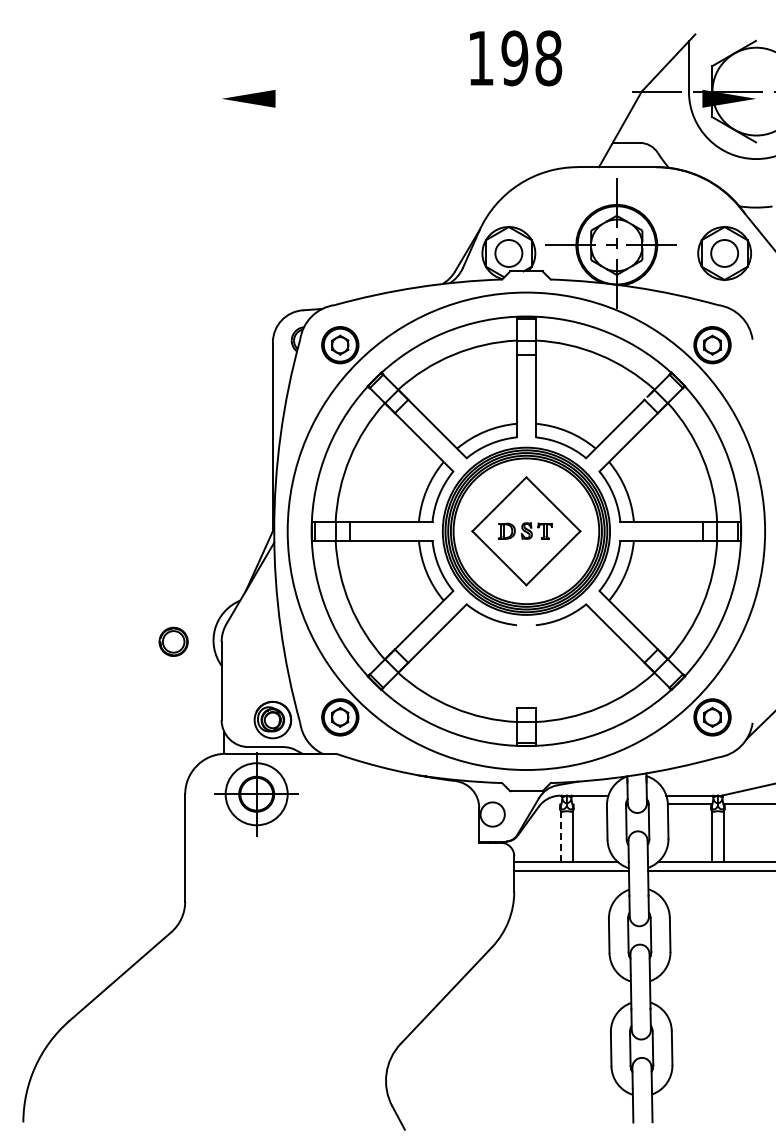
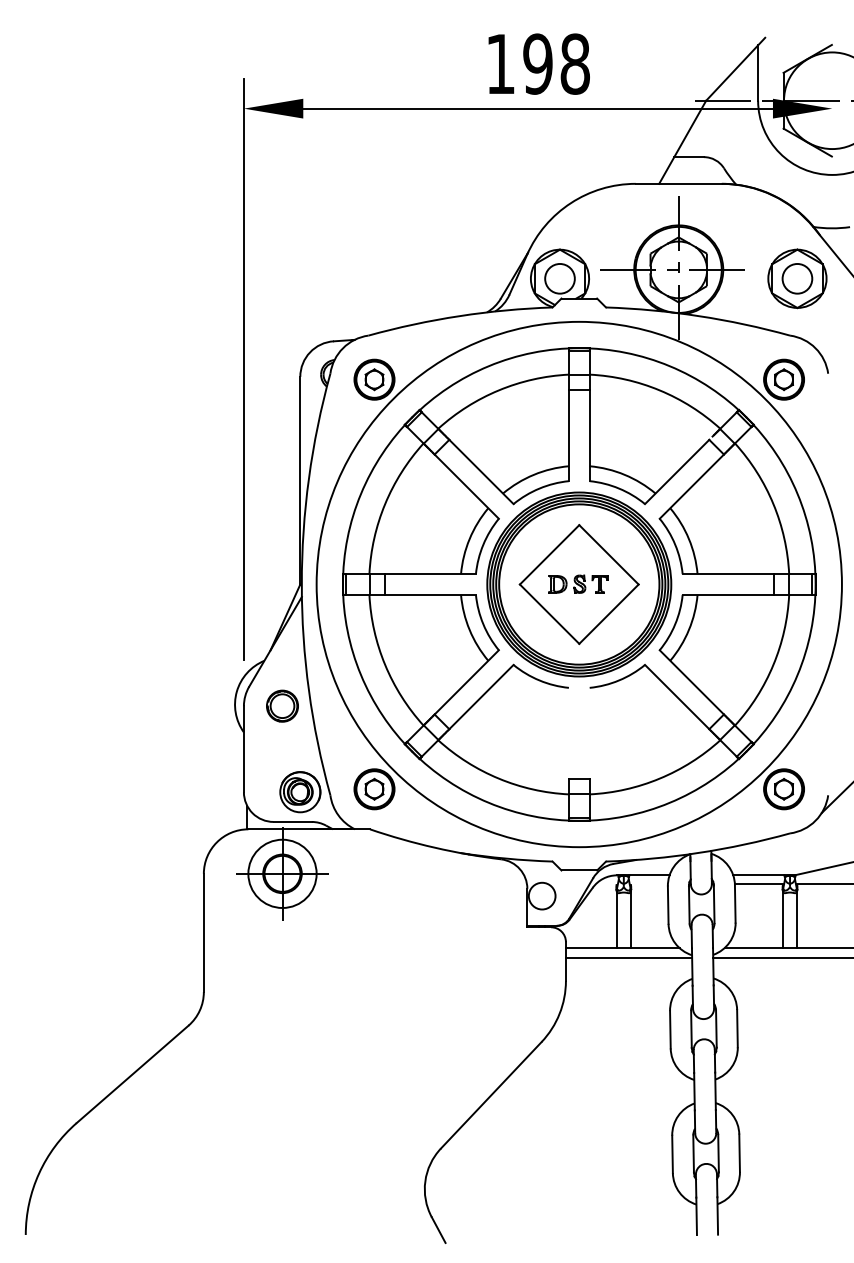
text: (516, 58) -> (539, 64), moved
line: (488, 98) -> (537, 108), added
line: (221, 335) -> (243, 369), added
part: (173, 641) -> (282, 705), moved
line: (560, 835) -> (616, 919), dashed -> solid

